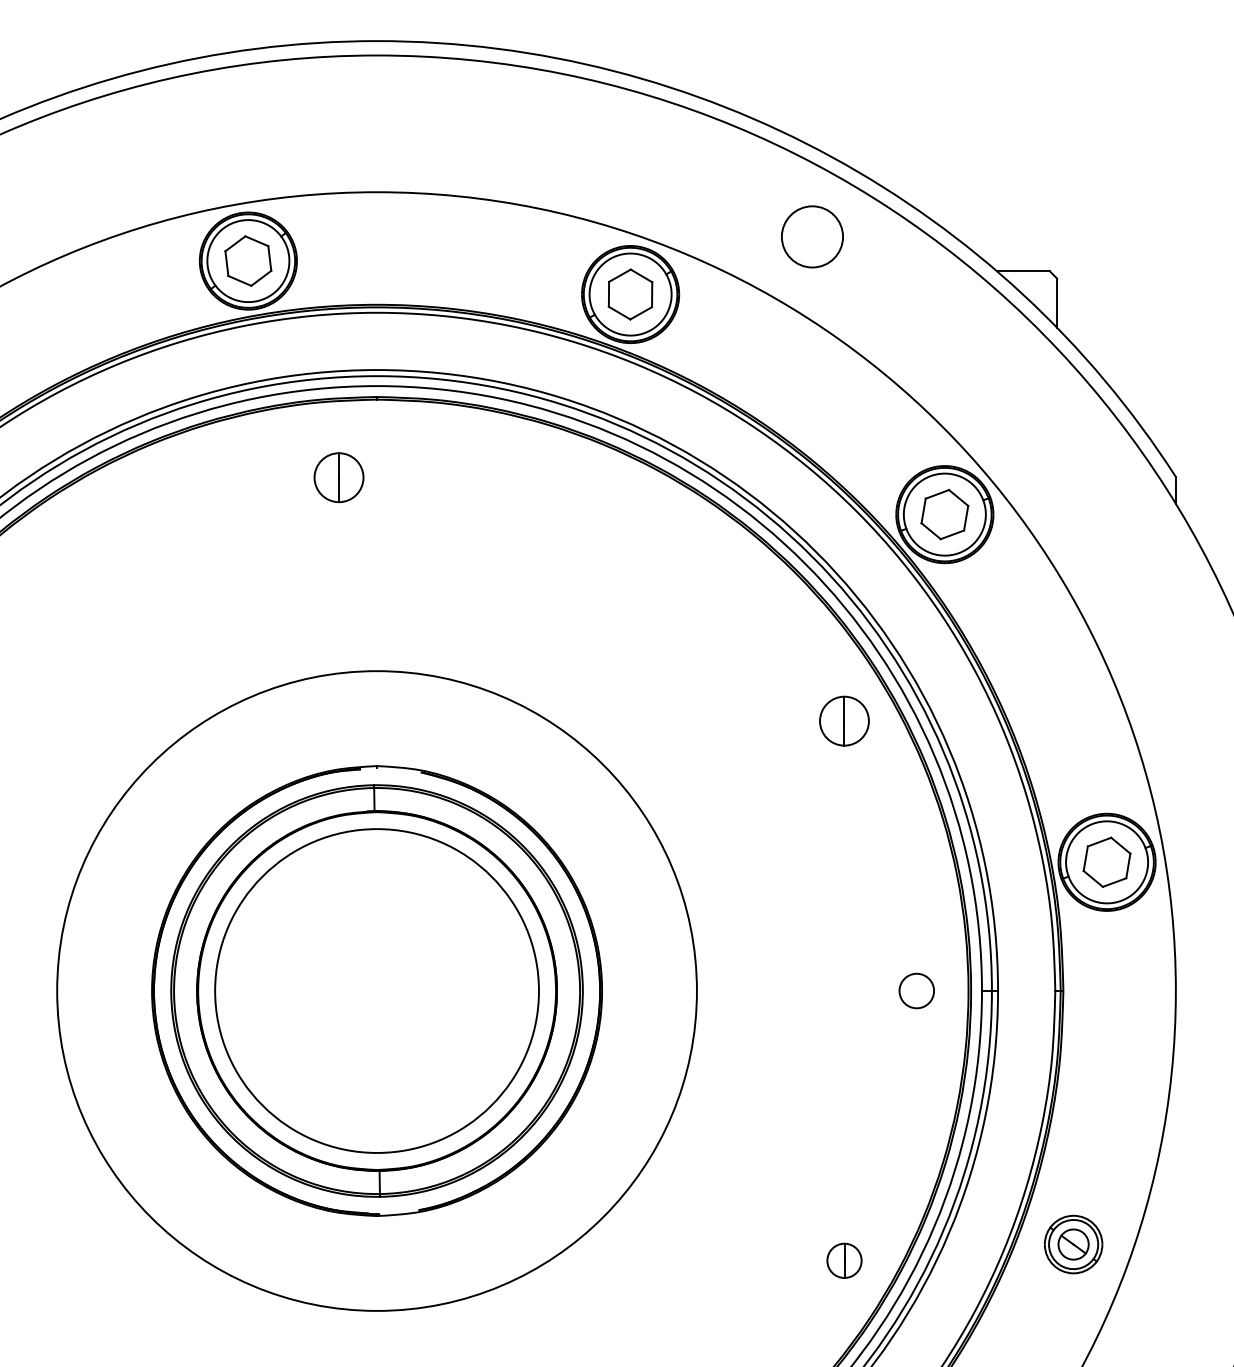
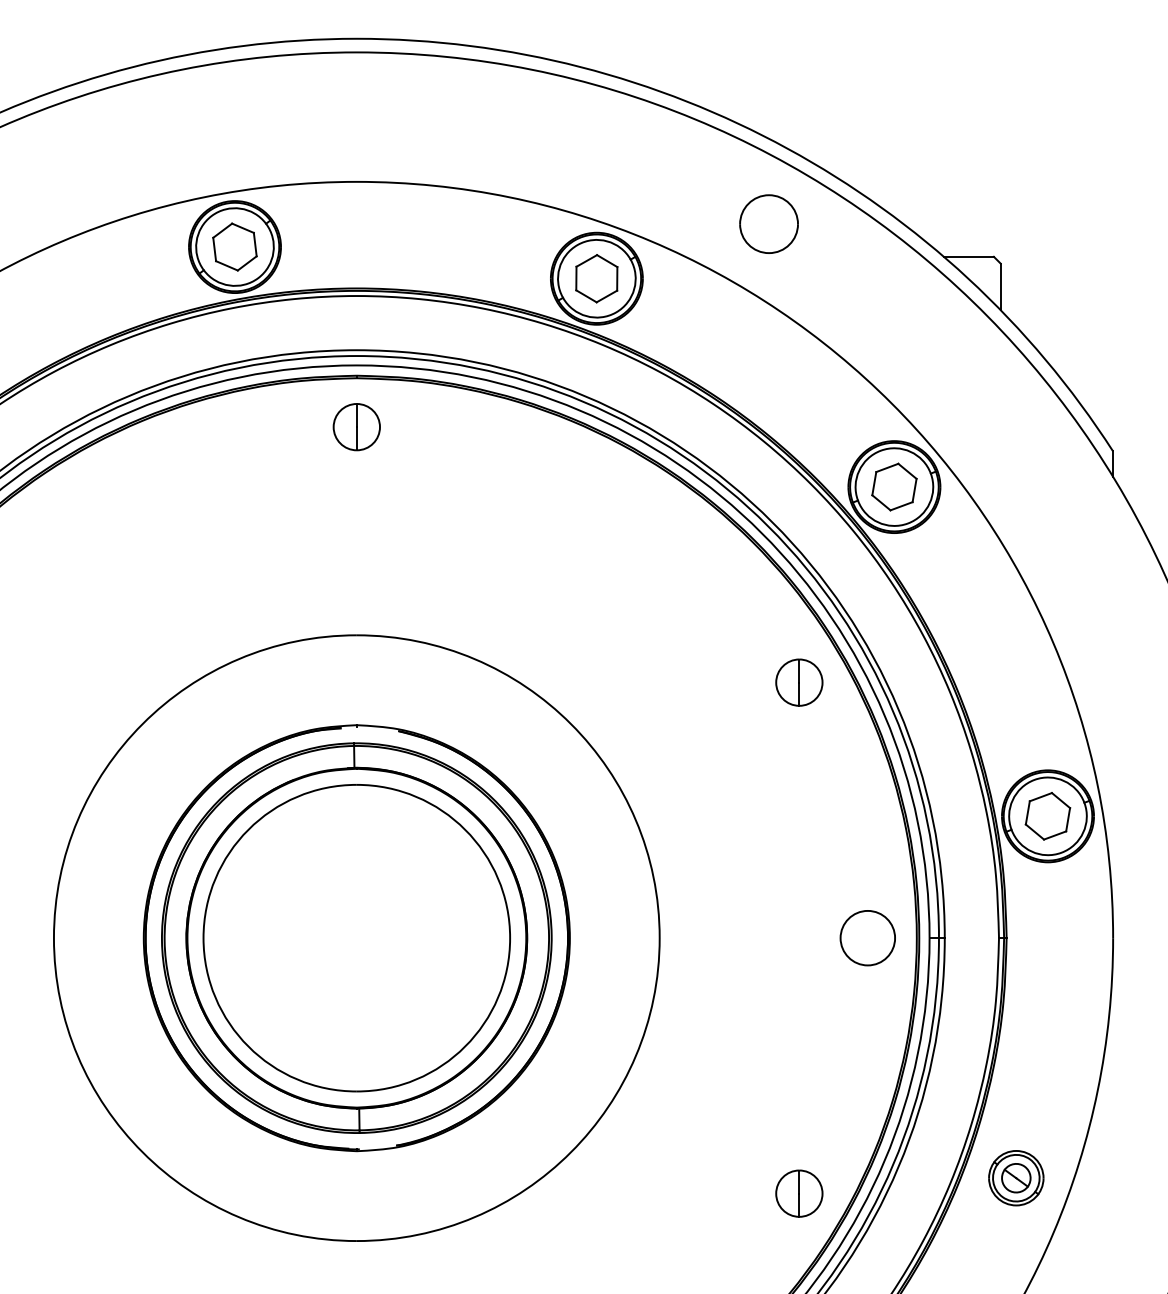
part: (338, 478) -> (356, 427), moved
circle: (916, 990) -> (867, 937), size x1.67
part: (844, 1260) -> (799, 1193), size x1.43

